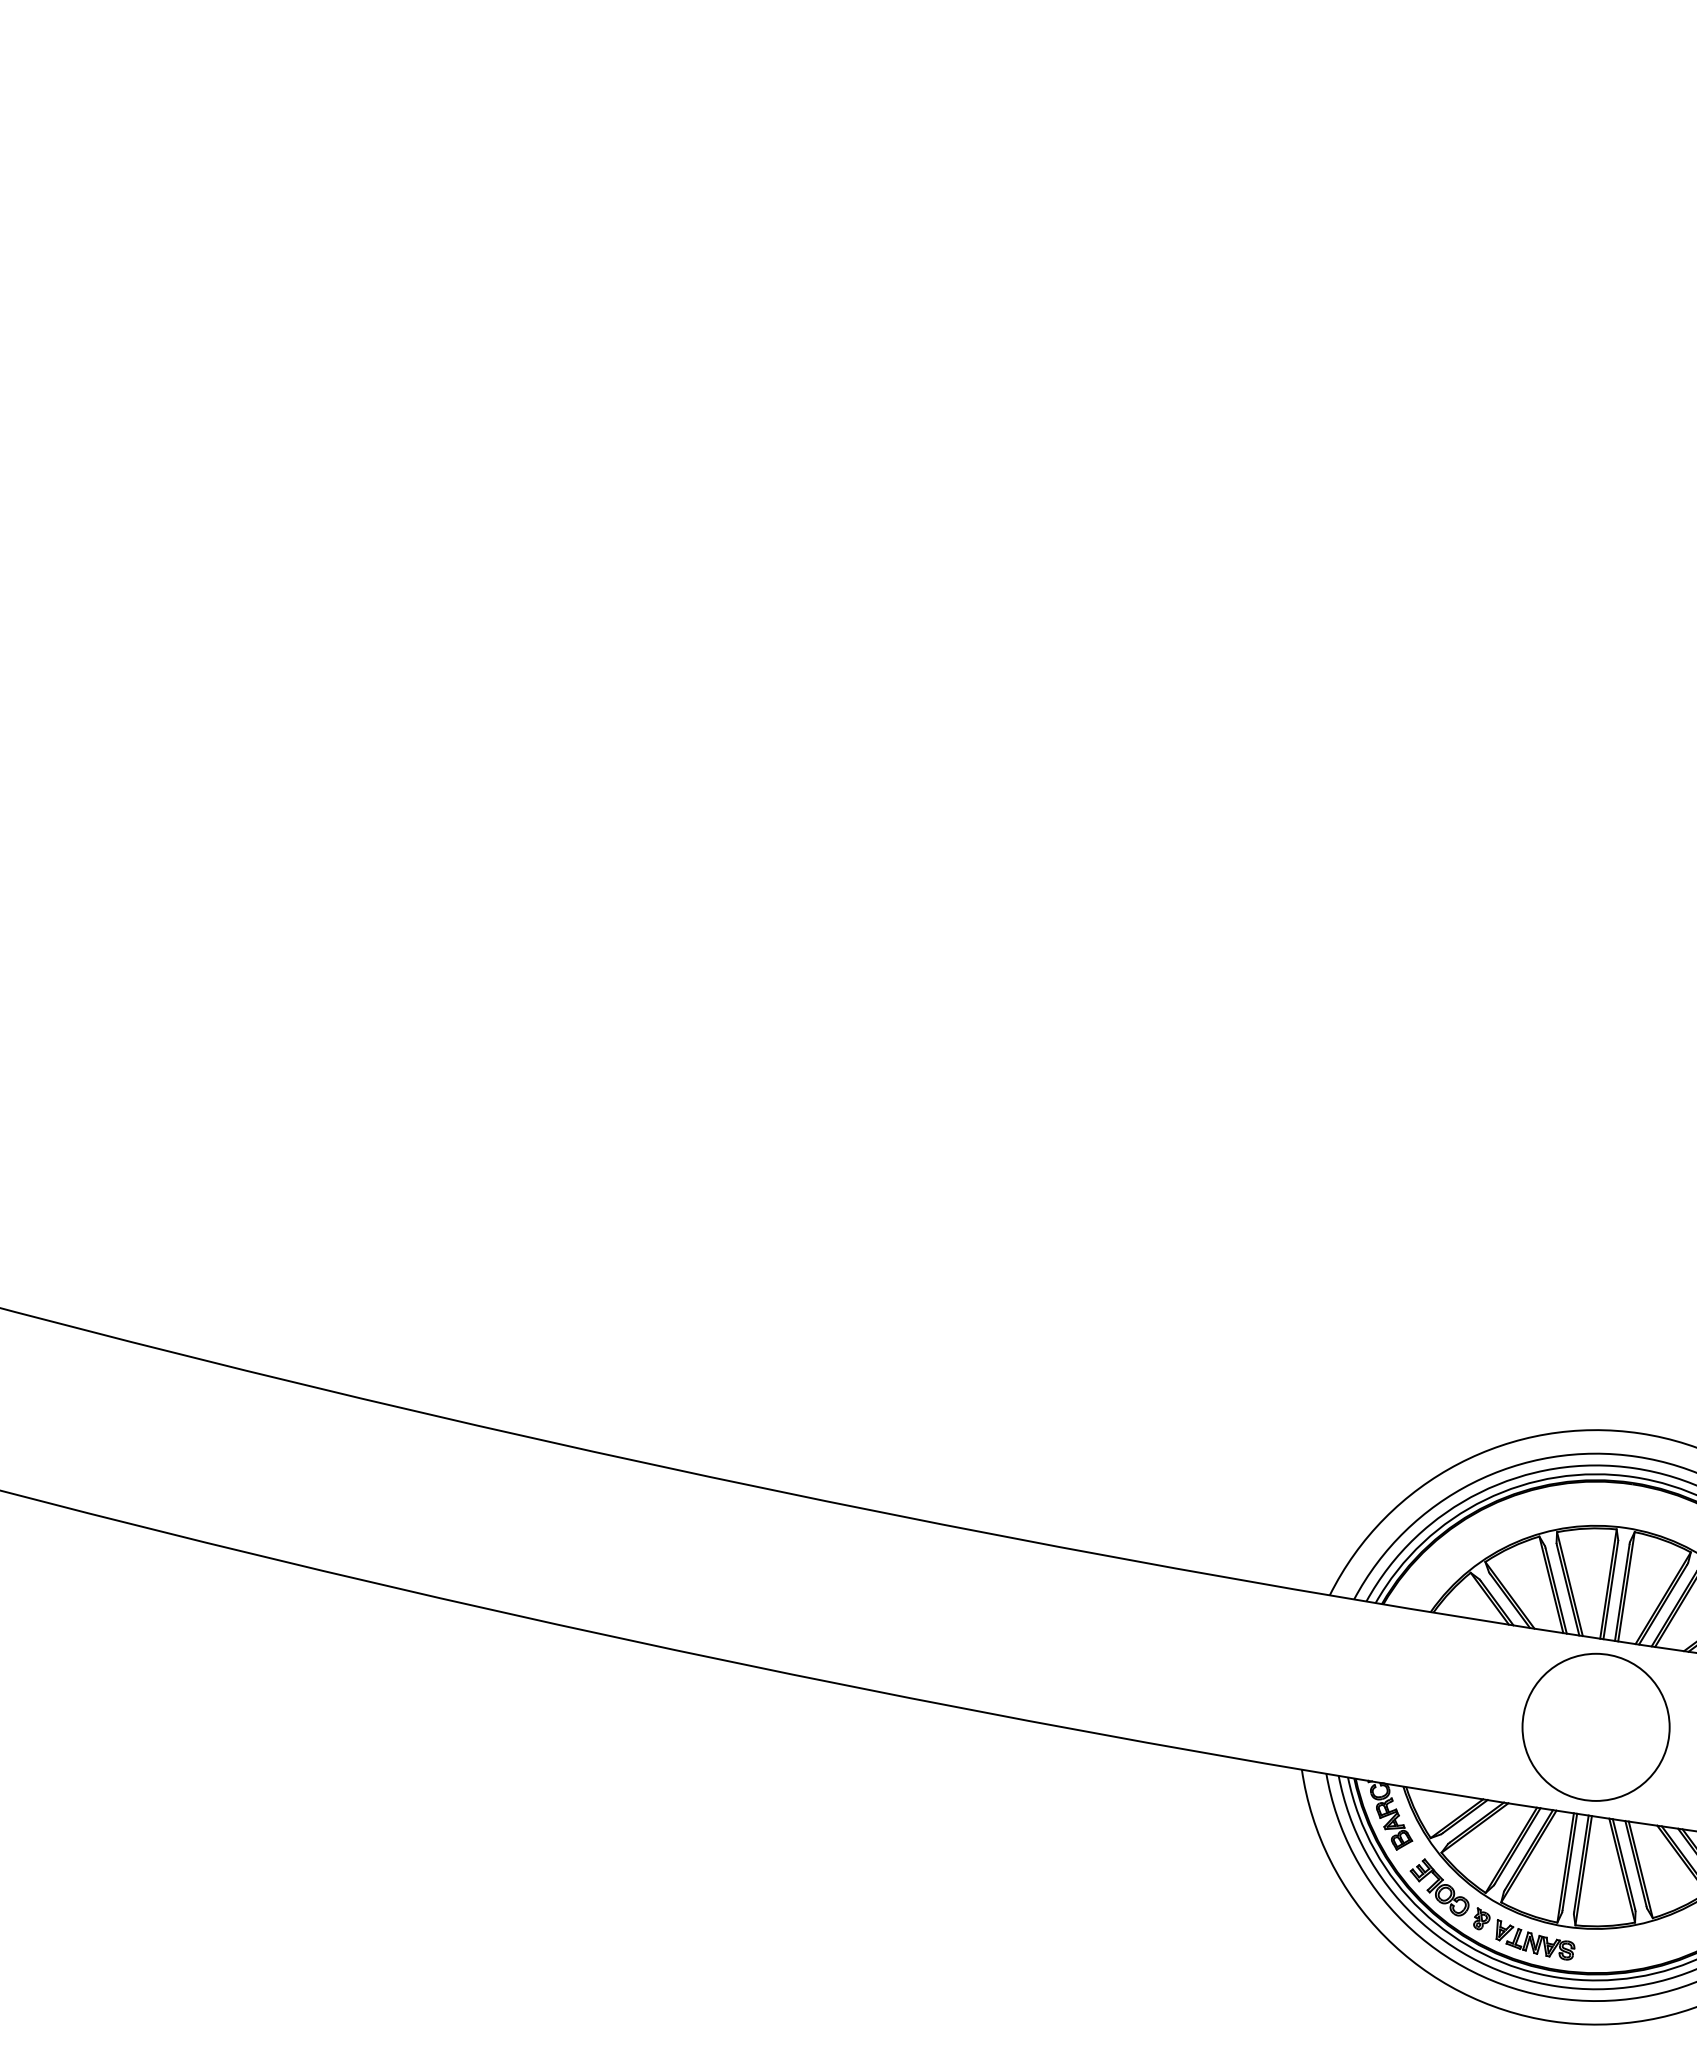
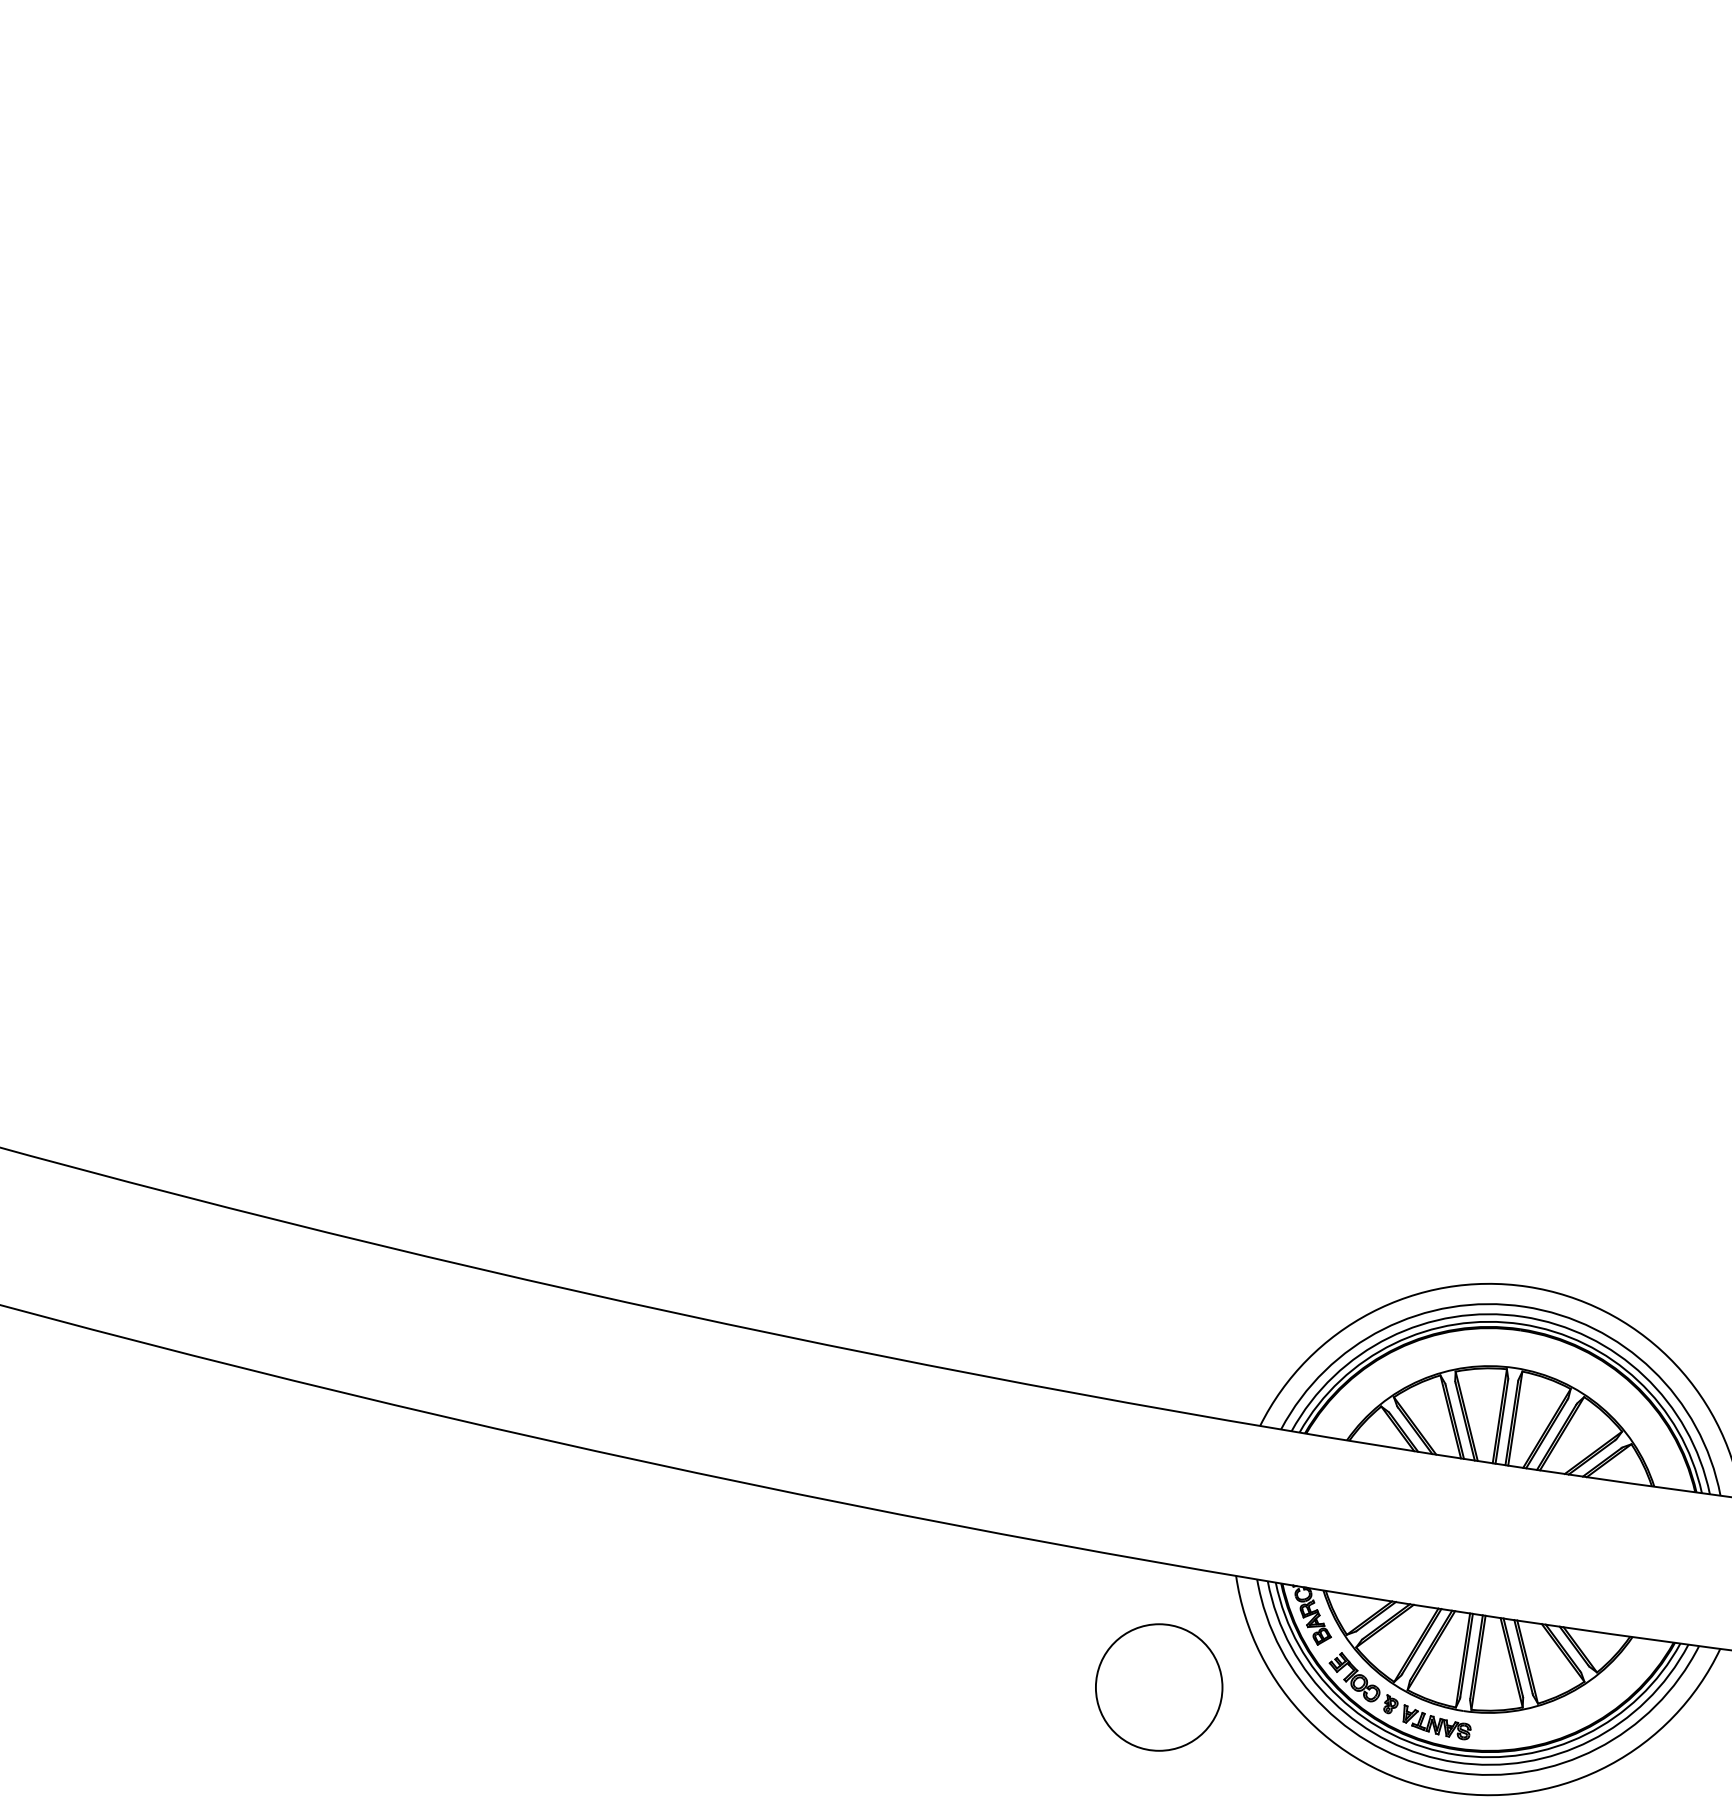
circle: (1596, 1727) -> (1159, 1687), moved

